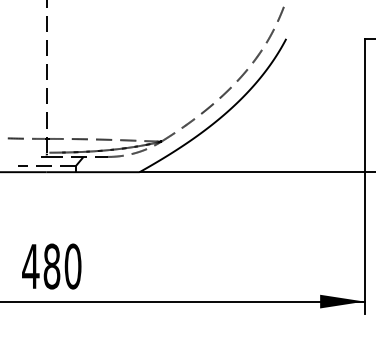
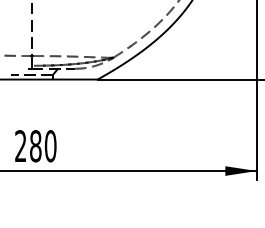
text: (30, 265) -> (20, 145), 480 -> 280

